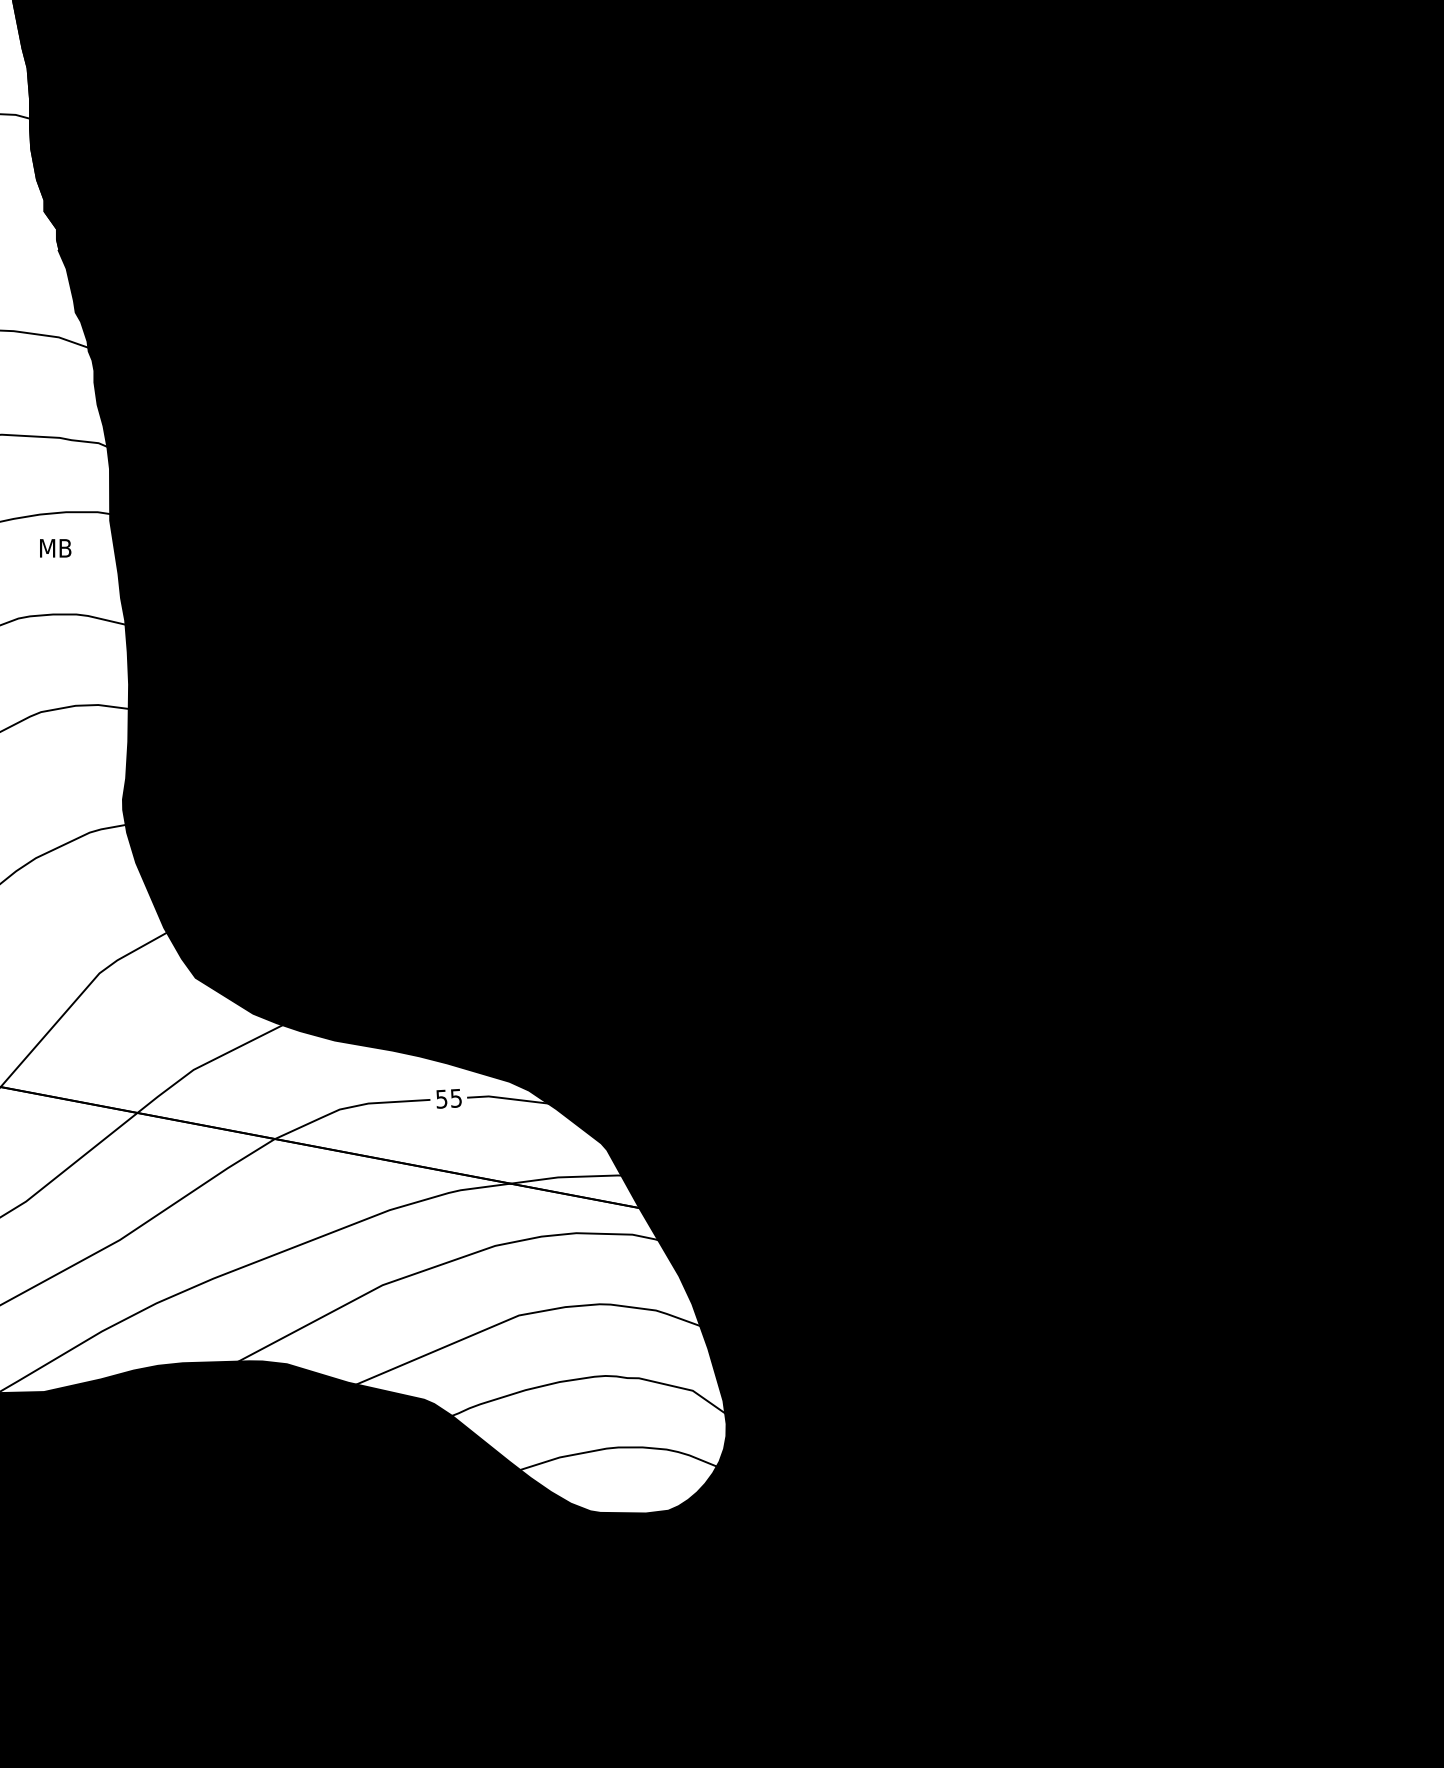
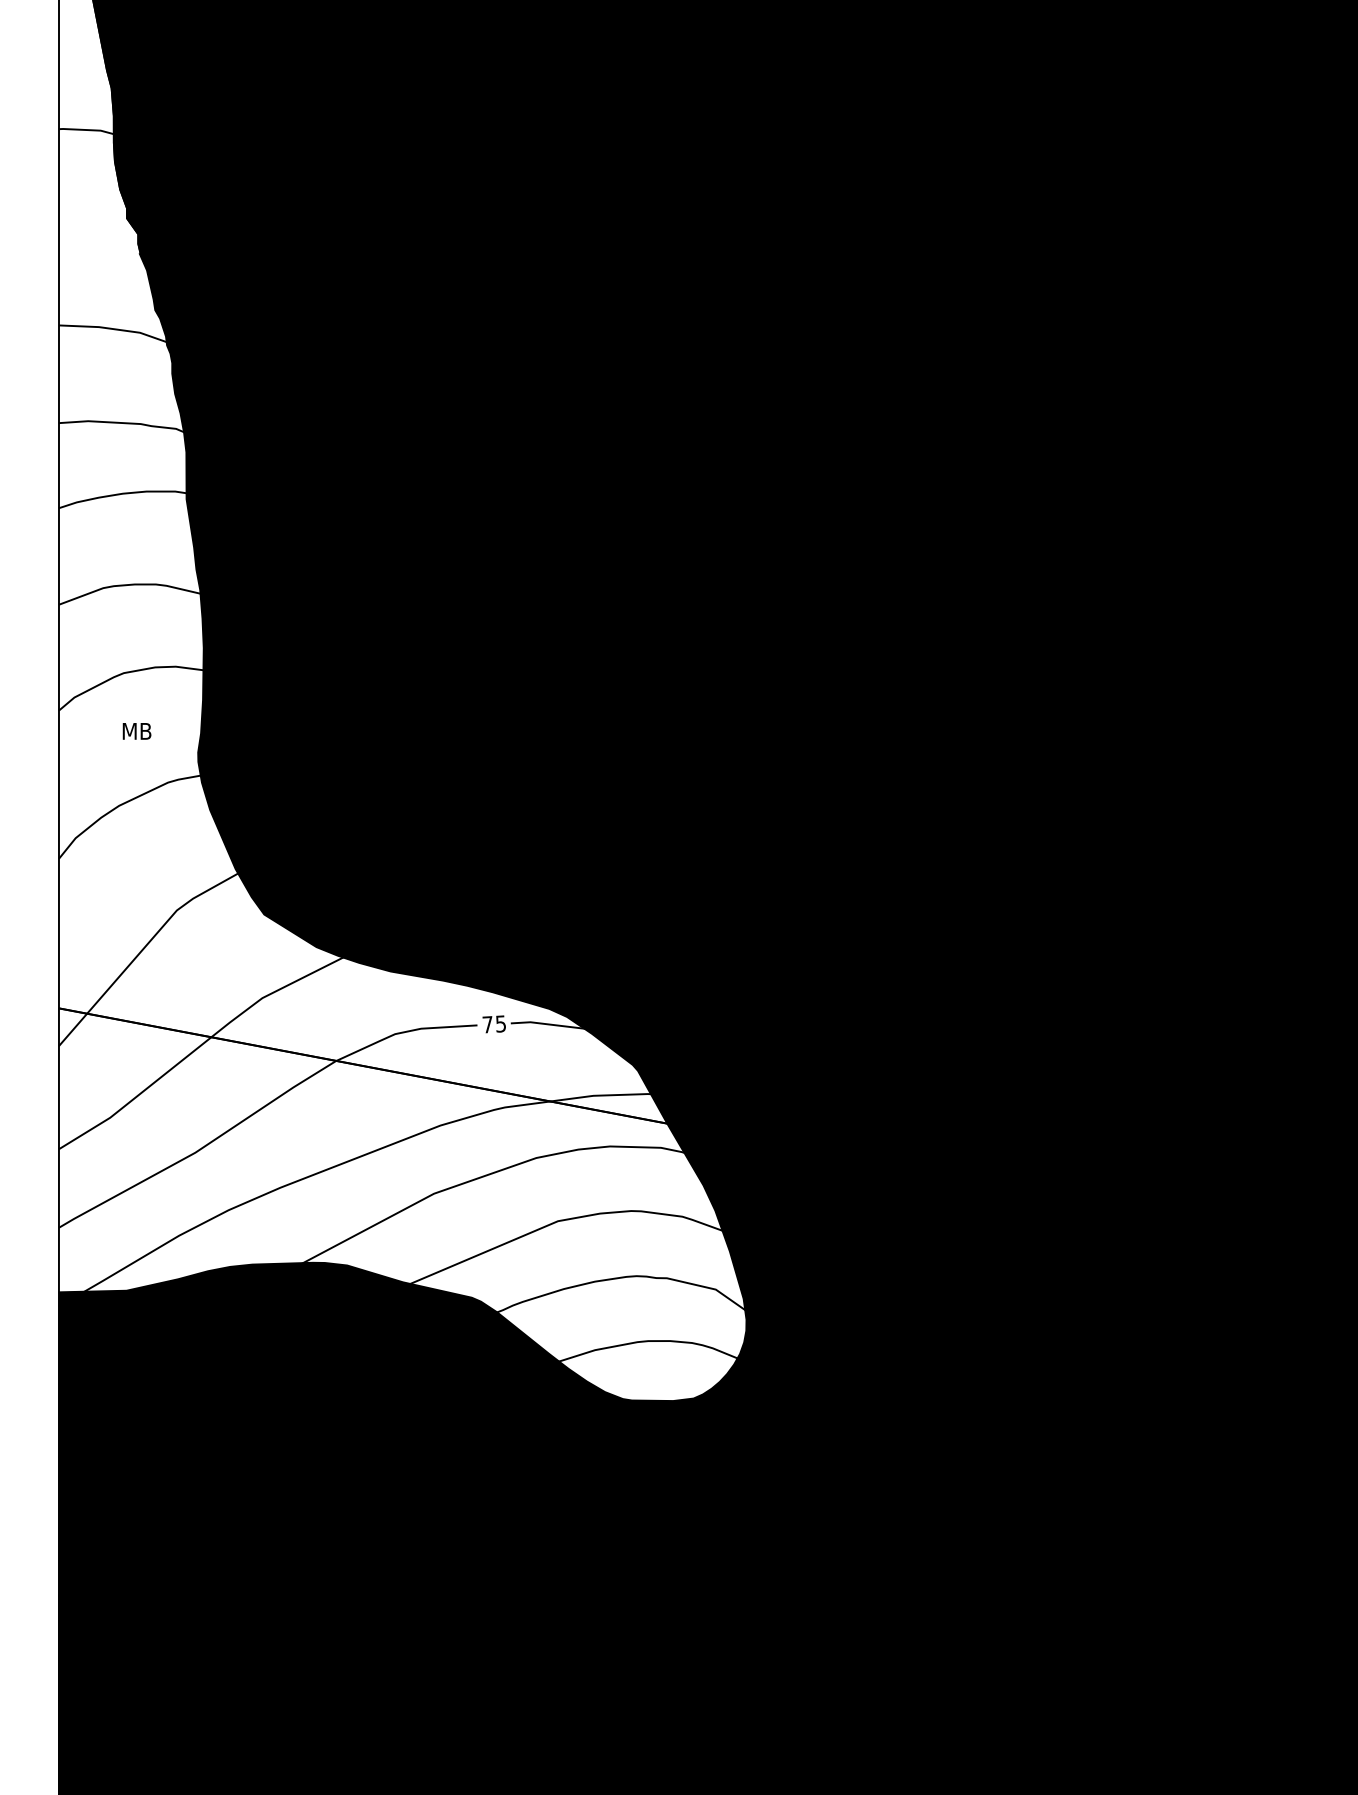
text: (55, 548) -> (136, 731), moved
text: (441, 1098) -> (487, 1024), 55 -> 75

